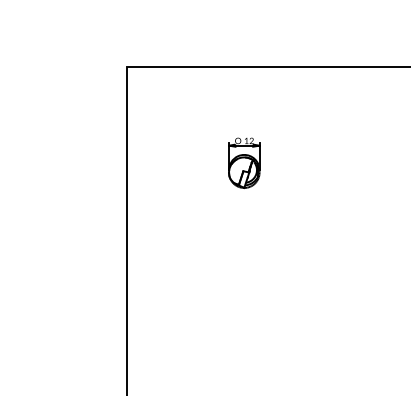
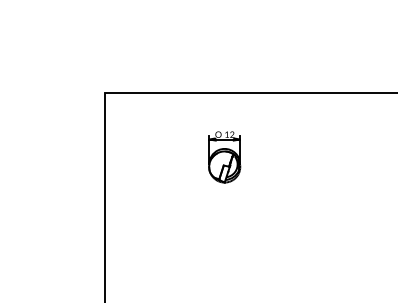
part: (244, 163) -> (224, 157), moved

